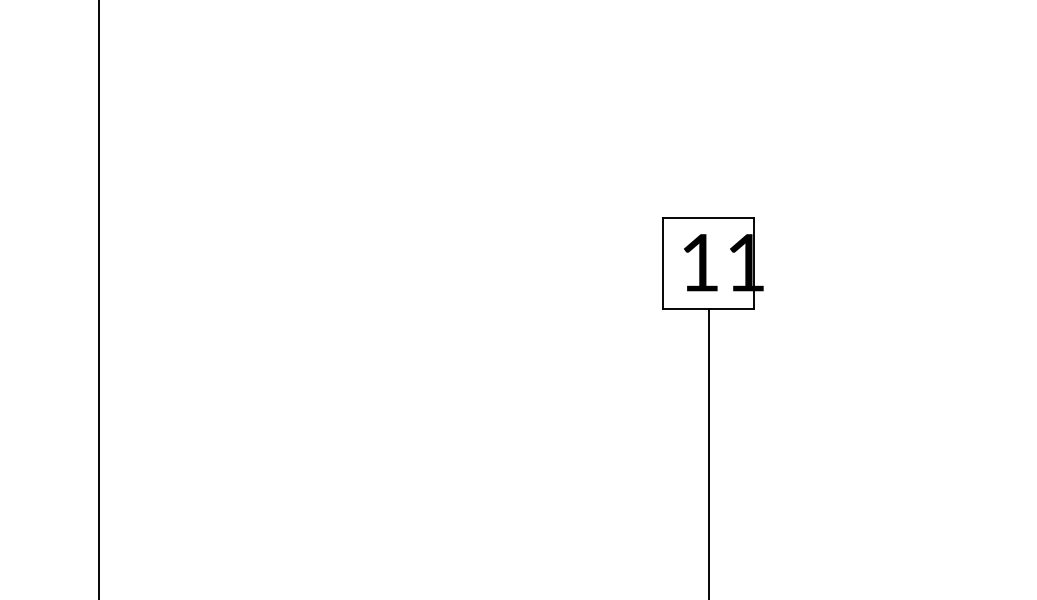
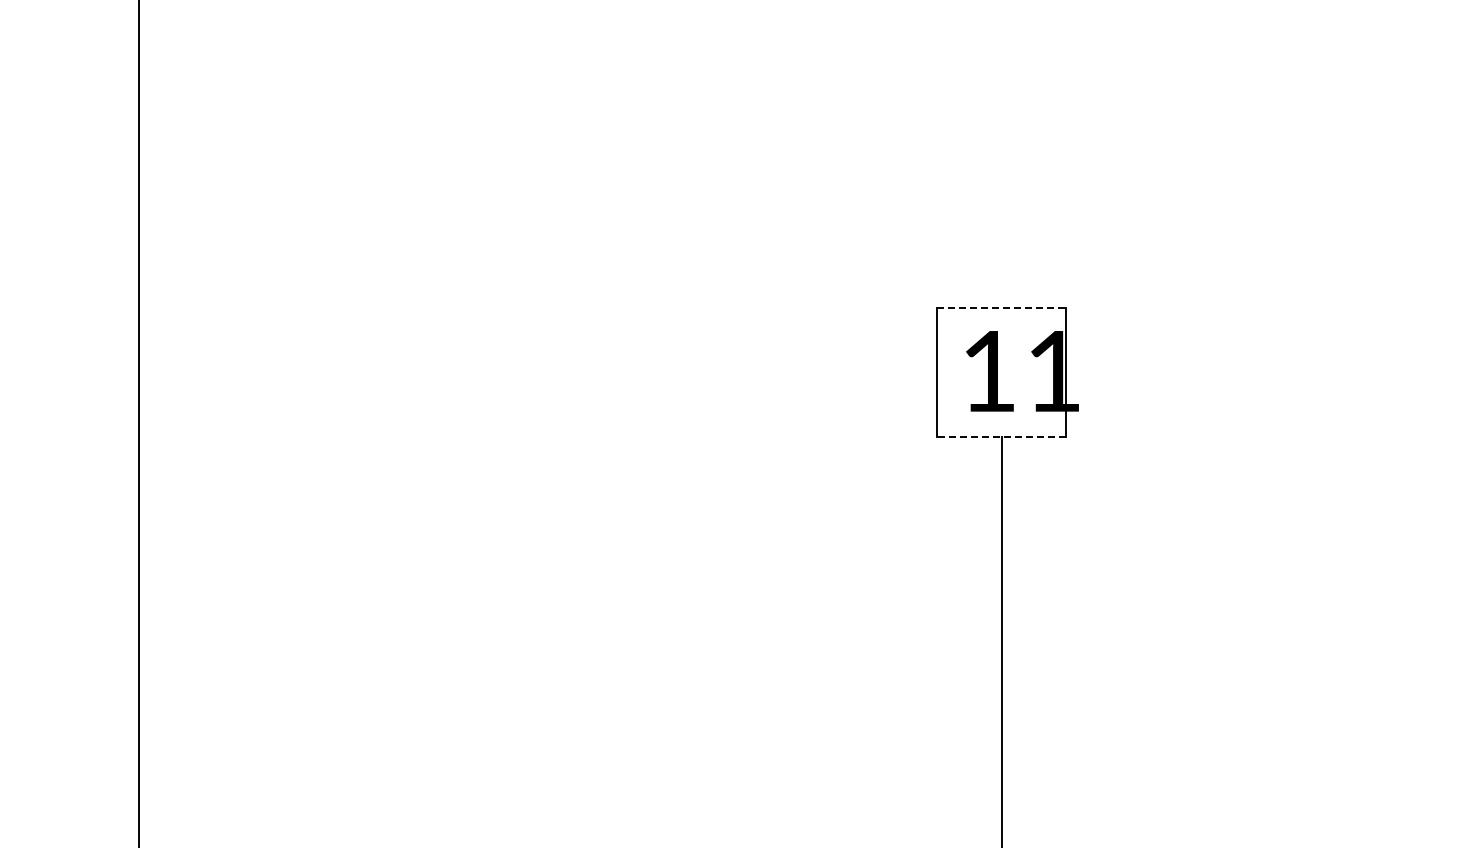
line: (709, 217) -> (1002, 307), solid -> dashed
line: (708, 308) -> (1001, 436), solid -> dashed

